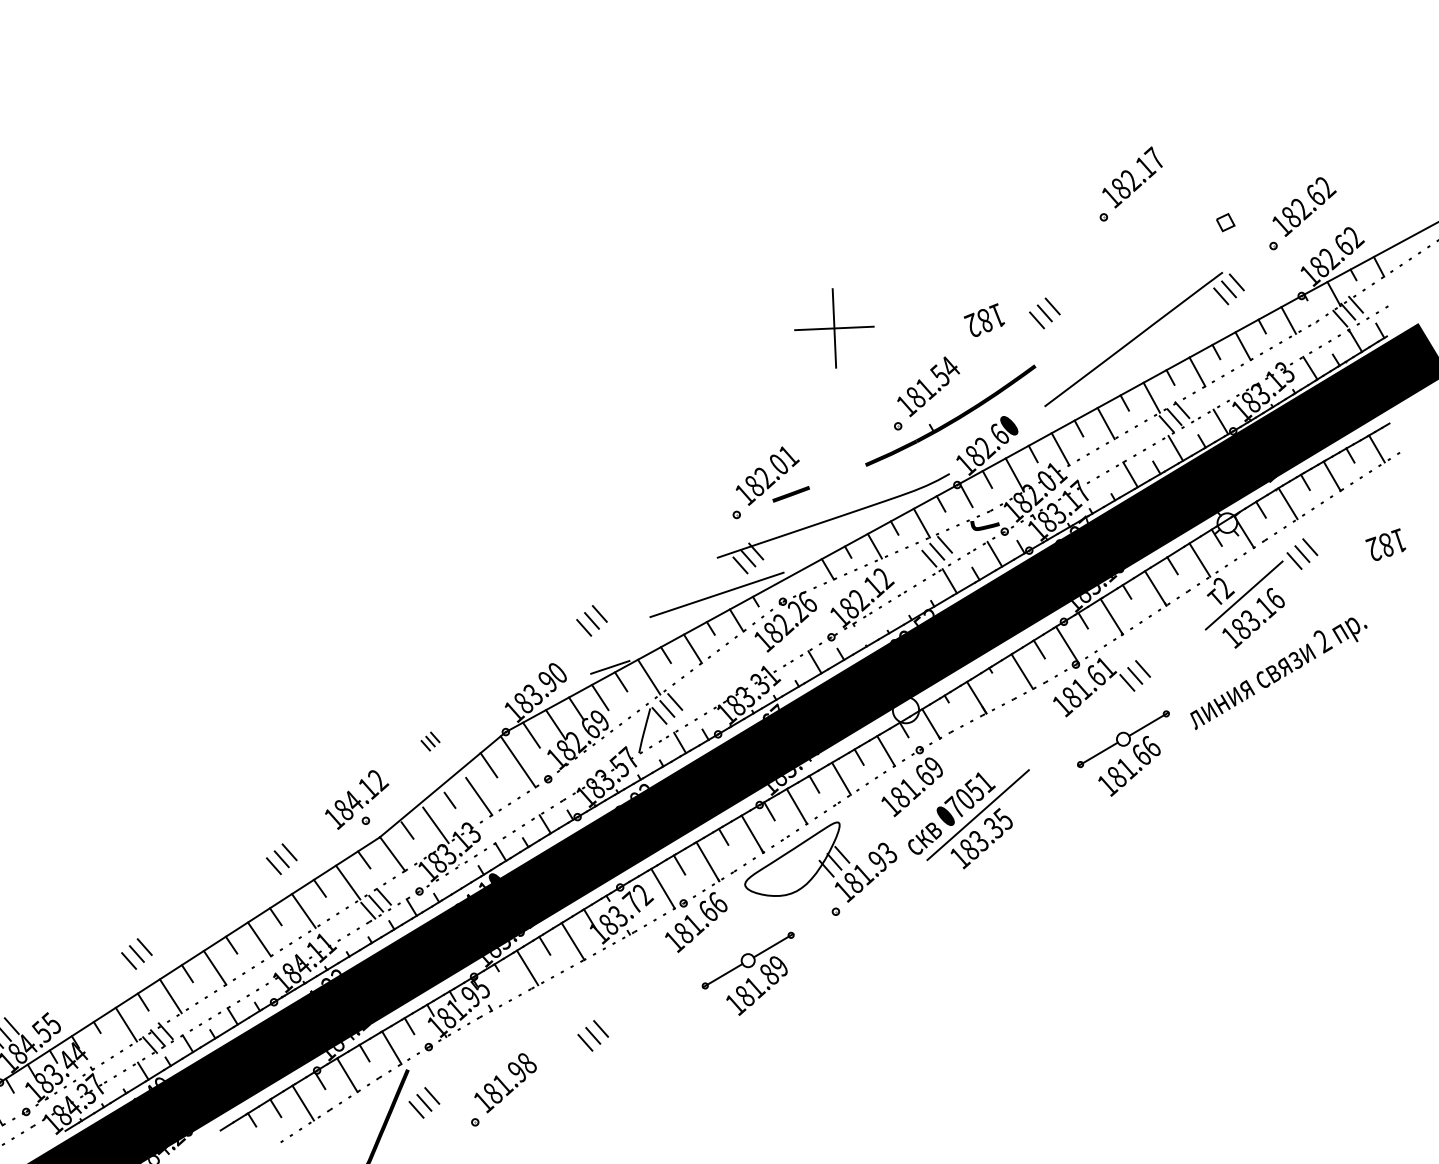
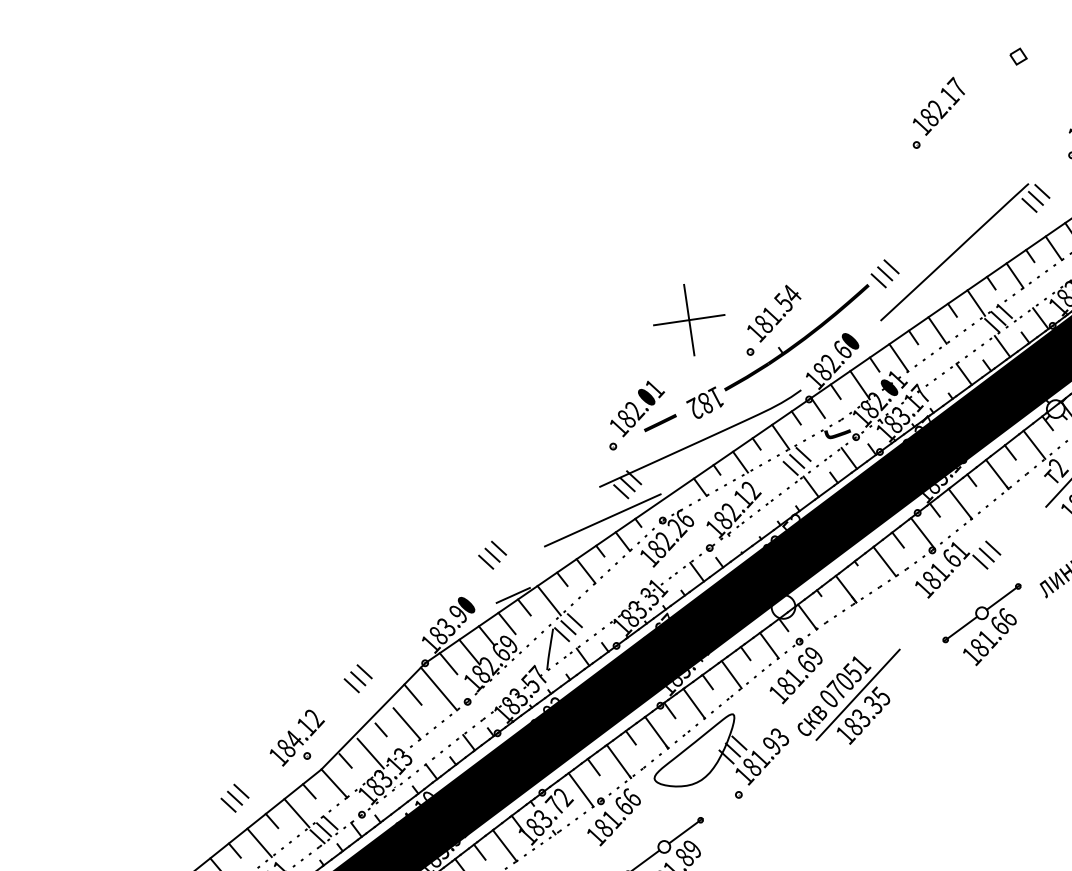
part: (1225, 222) -> (1018, 56), moved
part: (1044, 313) -> (884, 273), moved
text: (983, 319) -> (704, 402), moved
part: (834, 328) -> (689, 320), moved
part: (430, 741) -> (358, 678), size x1.67

